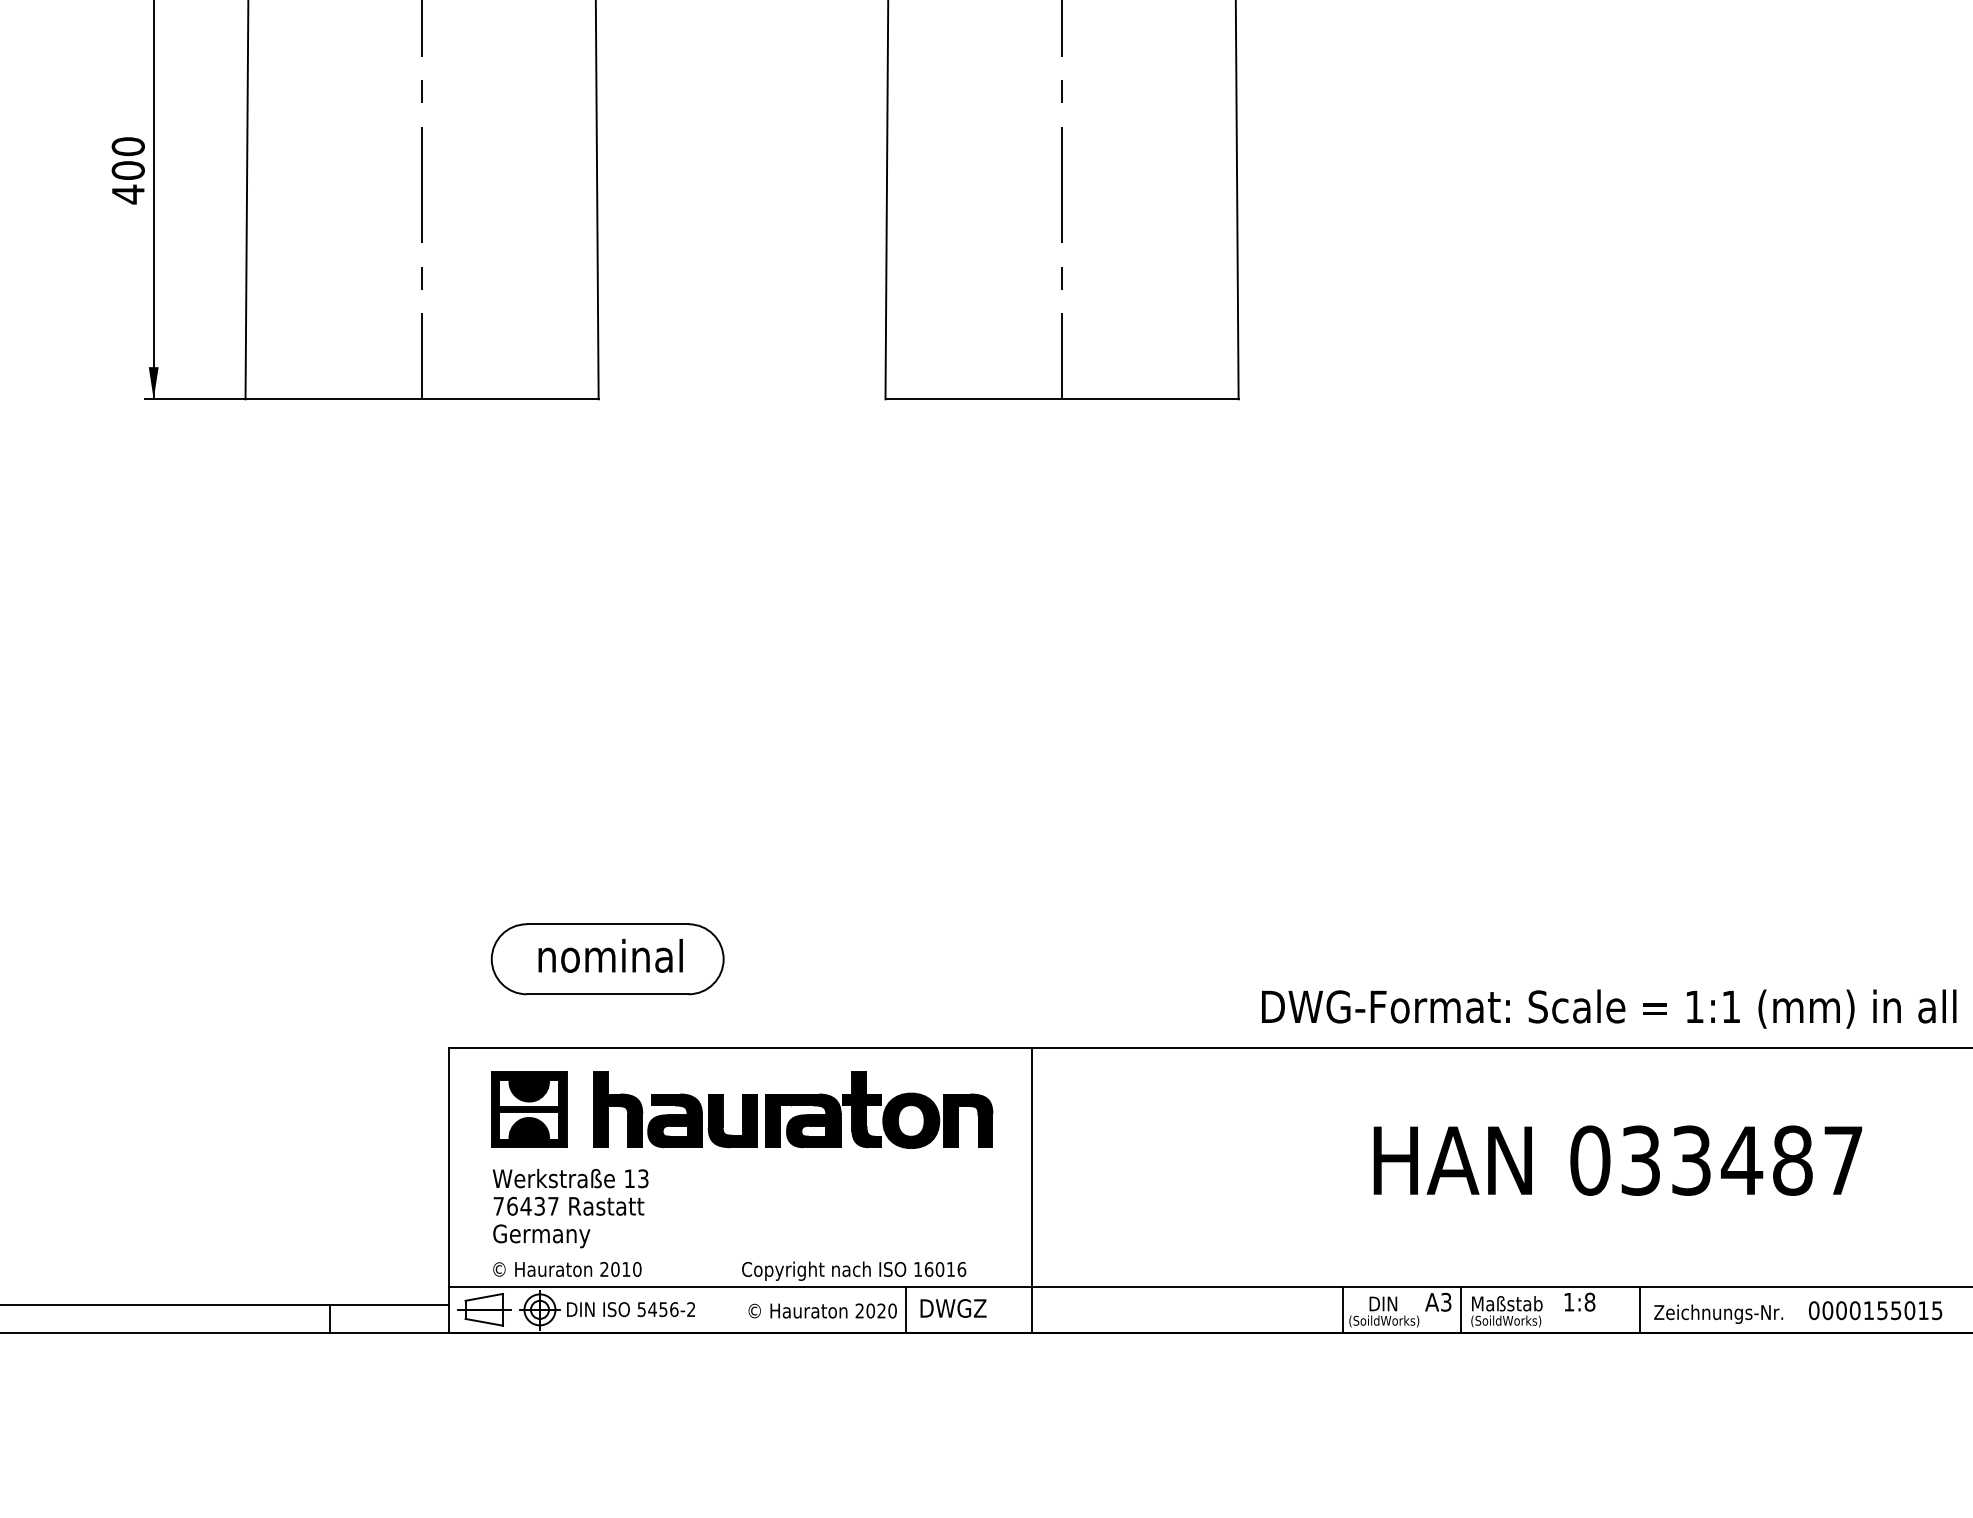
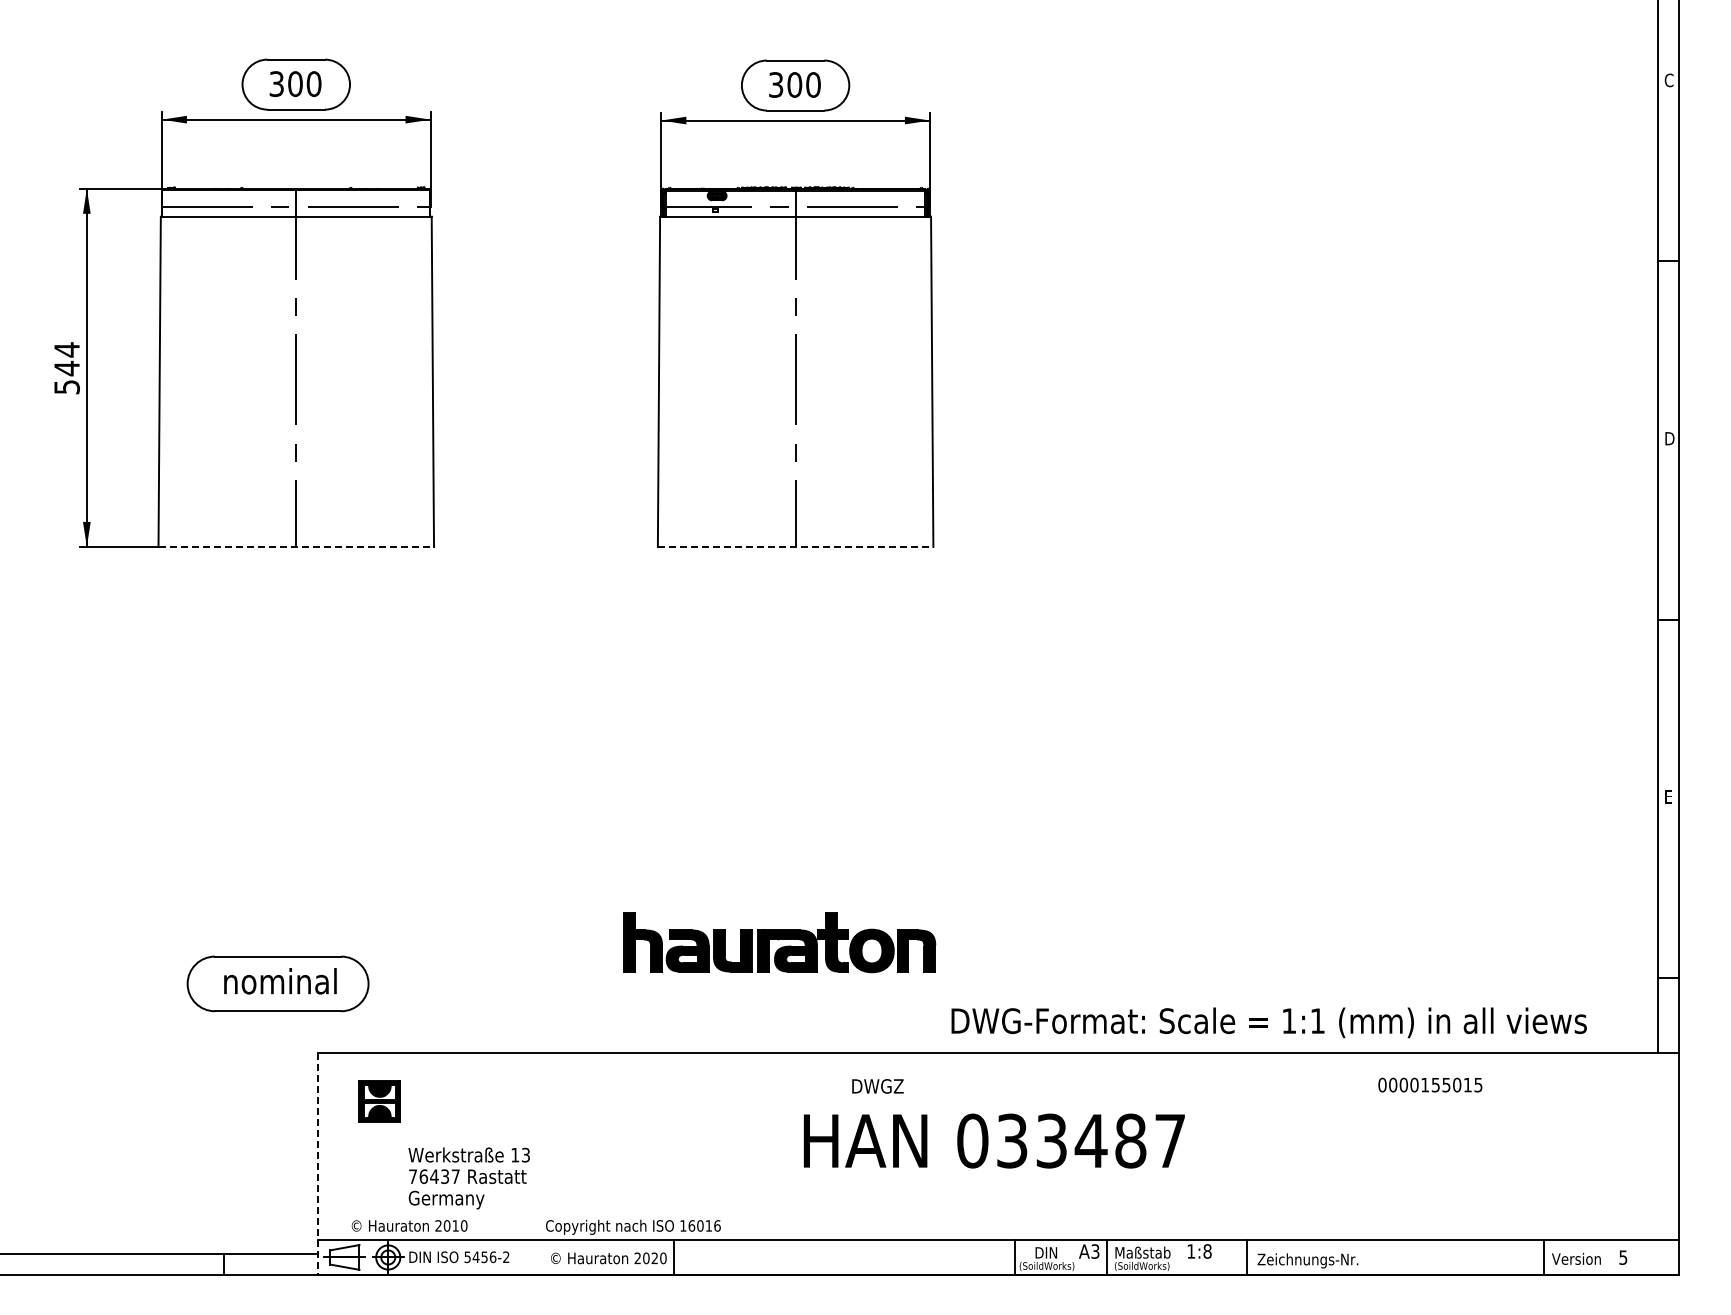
text: (127, 170) -> (66, 368), 400 -> 544
line: (422, 399) -> (296, 547), solid -> dashed
line: (1061, 399) -> (795, 547), solid -> dashed
part: (606, 958) -> (277, 983), moved
part: (528, 1109) -> (379, 1101), size x0.7
part: (792, 1109) -> (779, 942), moved
text: (1616, 1159) -> (993, 1140), moved
line: (449, 1190) -> (317, 1164), solid -> dashed
line: (1032, 1190) -> (772, 1164), removed
text: (569, 1208) -> (468, 1178), moved
text: (952, 1308) -> (877, 1086), moved
text: (1875, 1309) -> (1430, 1084), moved

